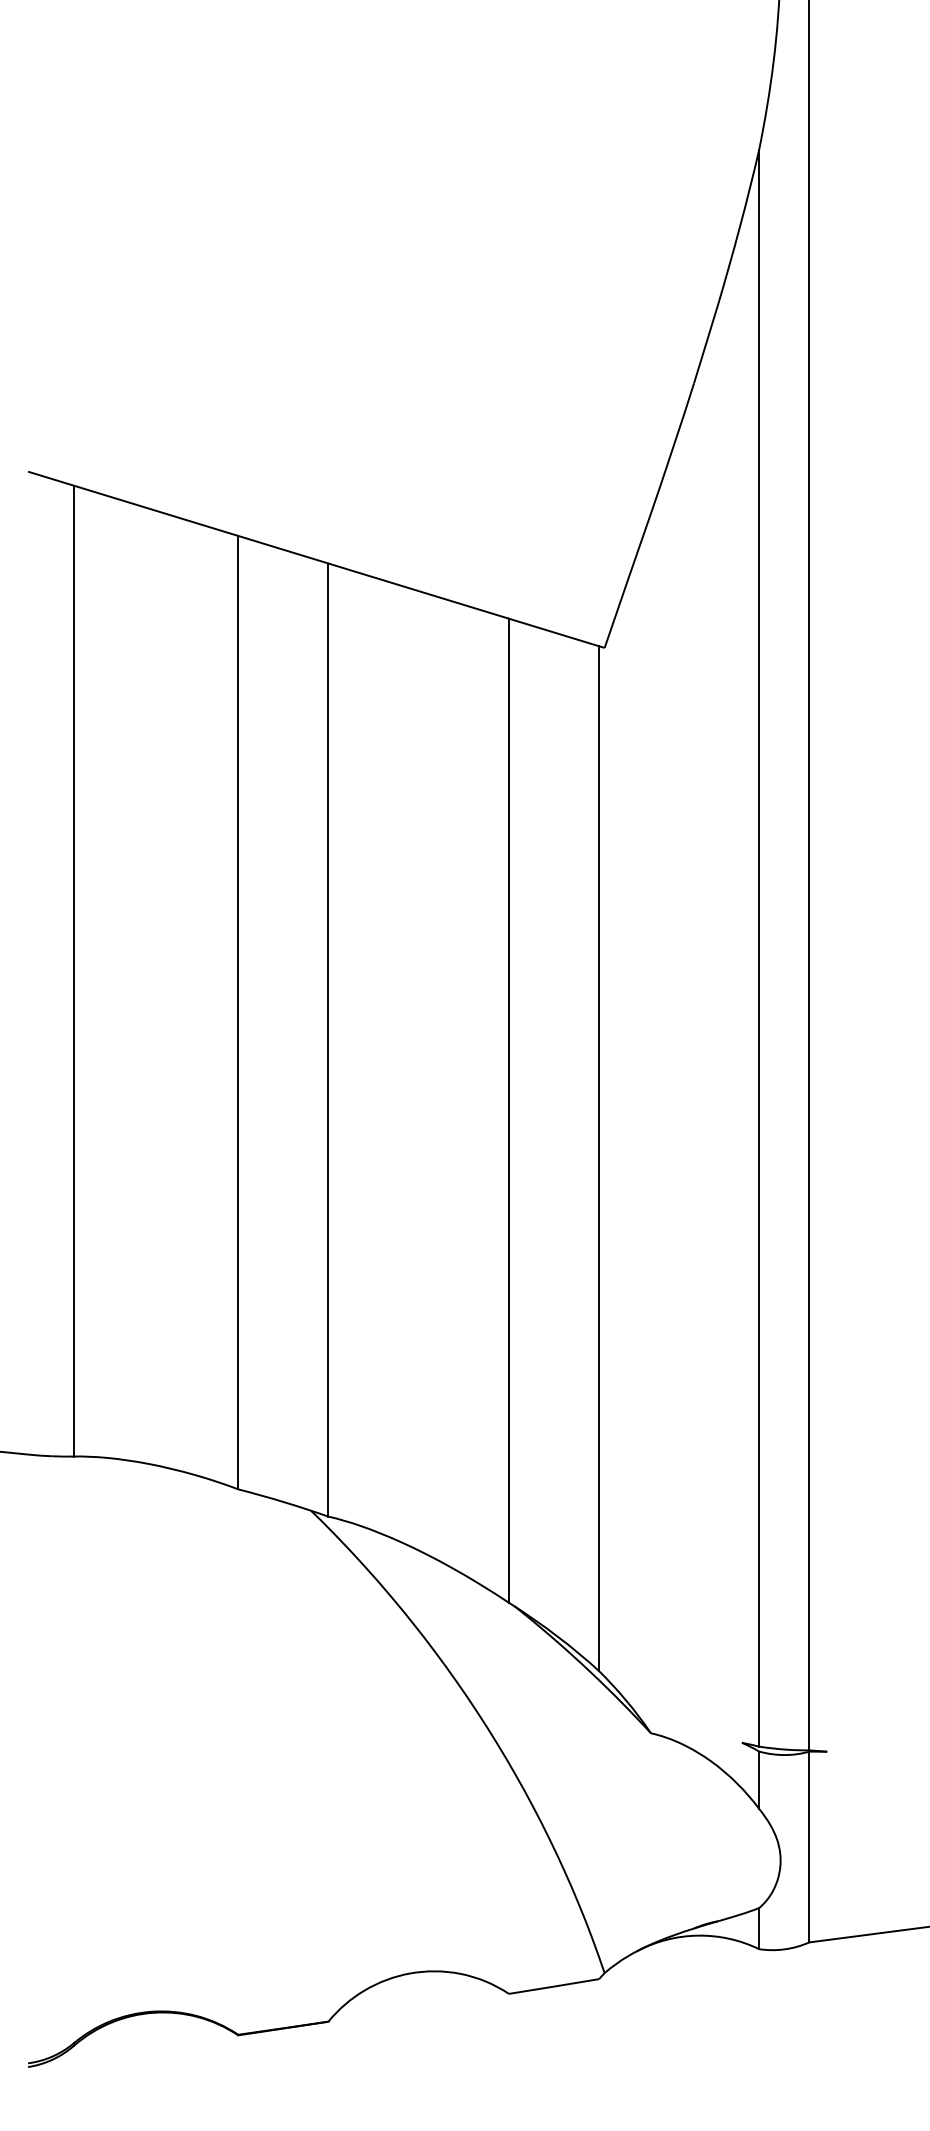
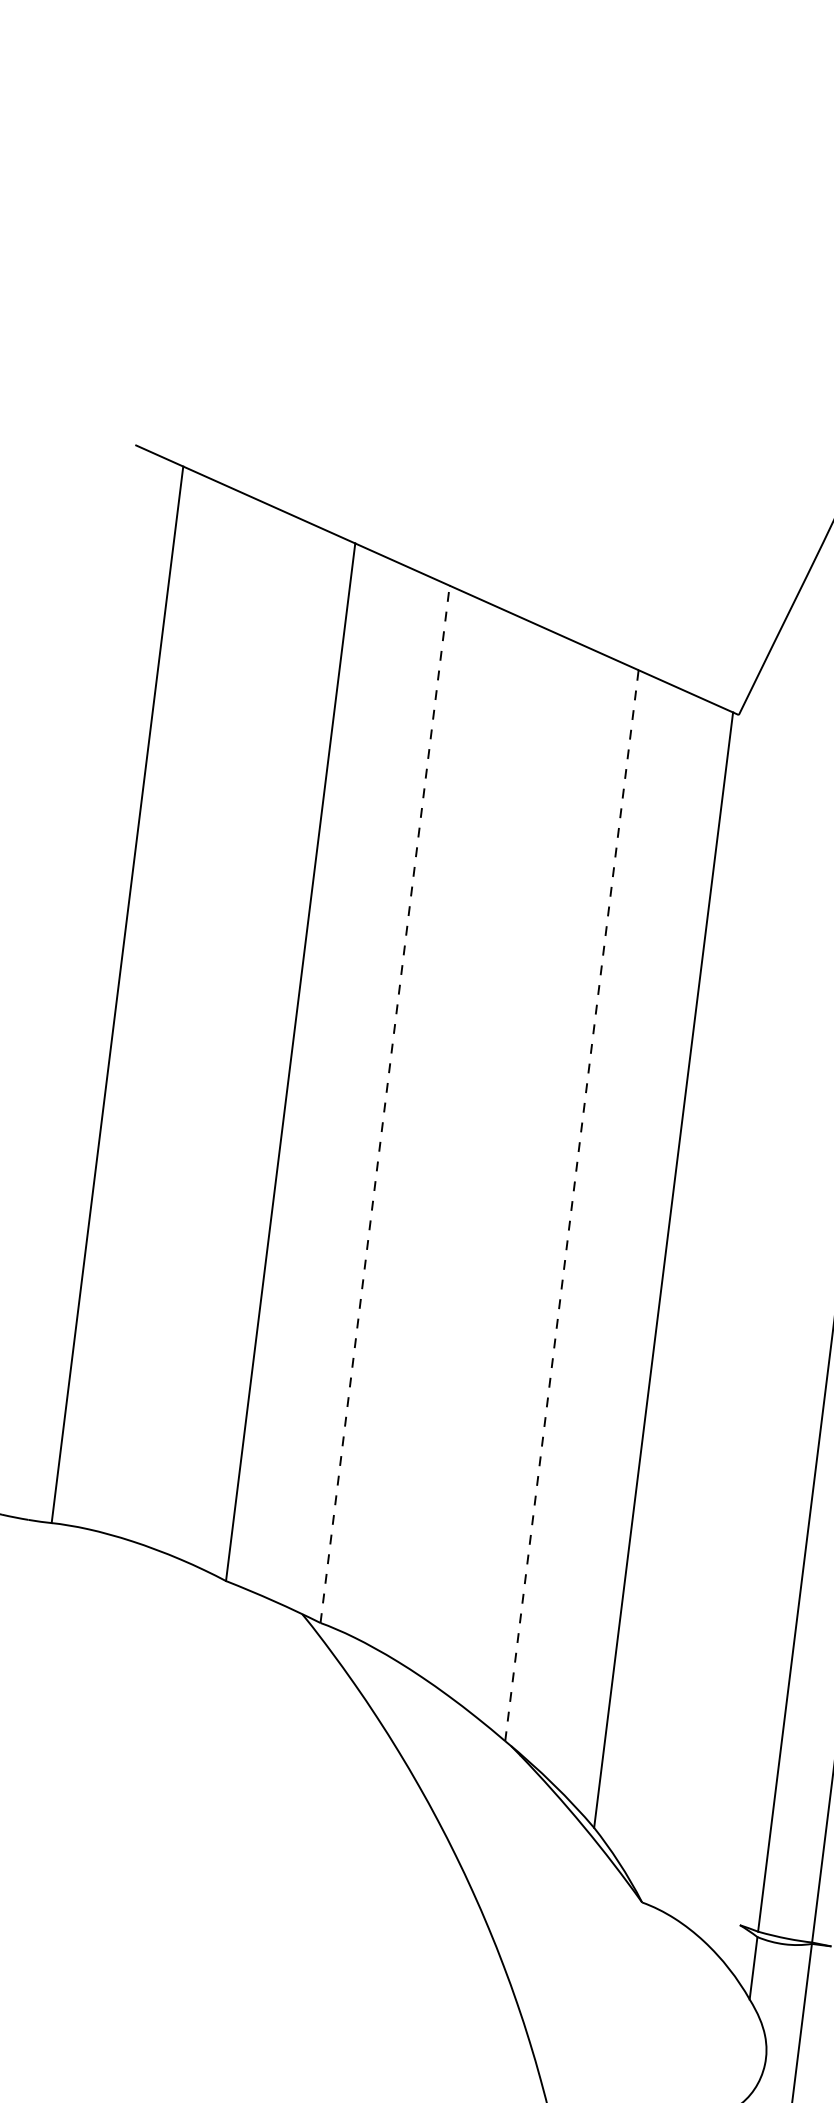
line: (328, 1040) -> (385, 1104), solid -> dashed
line: (508, 1110) -> (571, 1205), solid -> dashed

